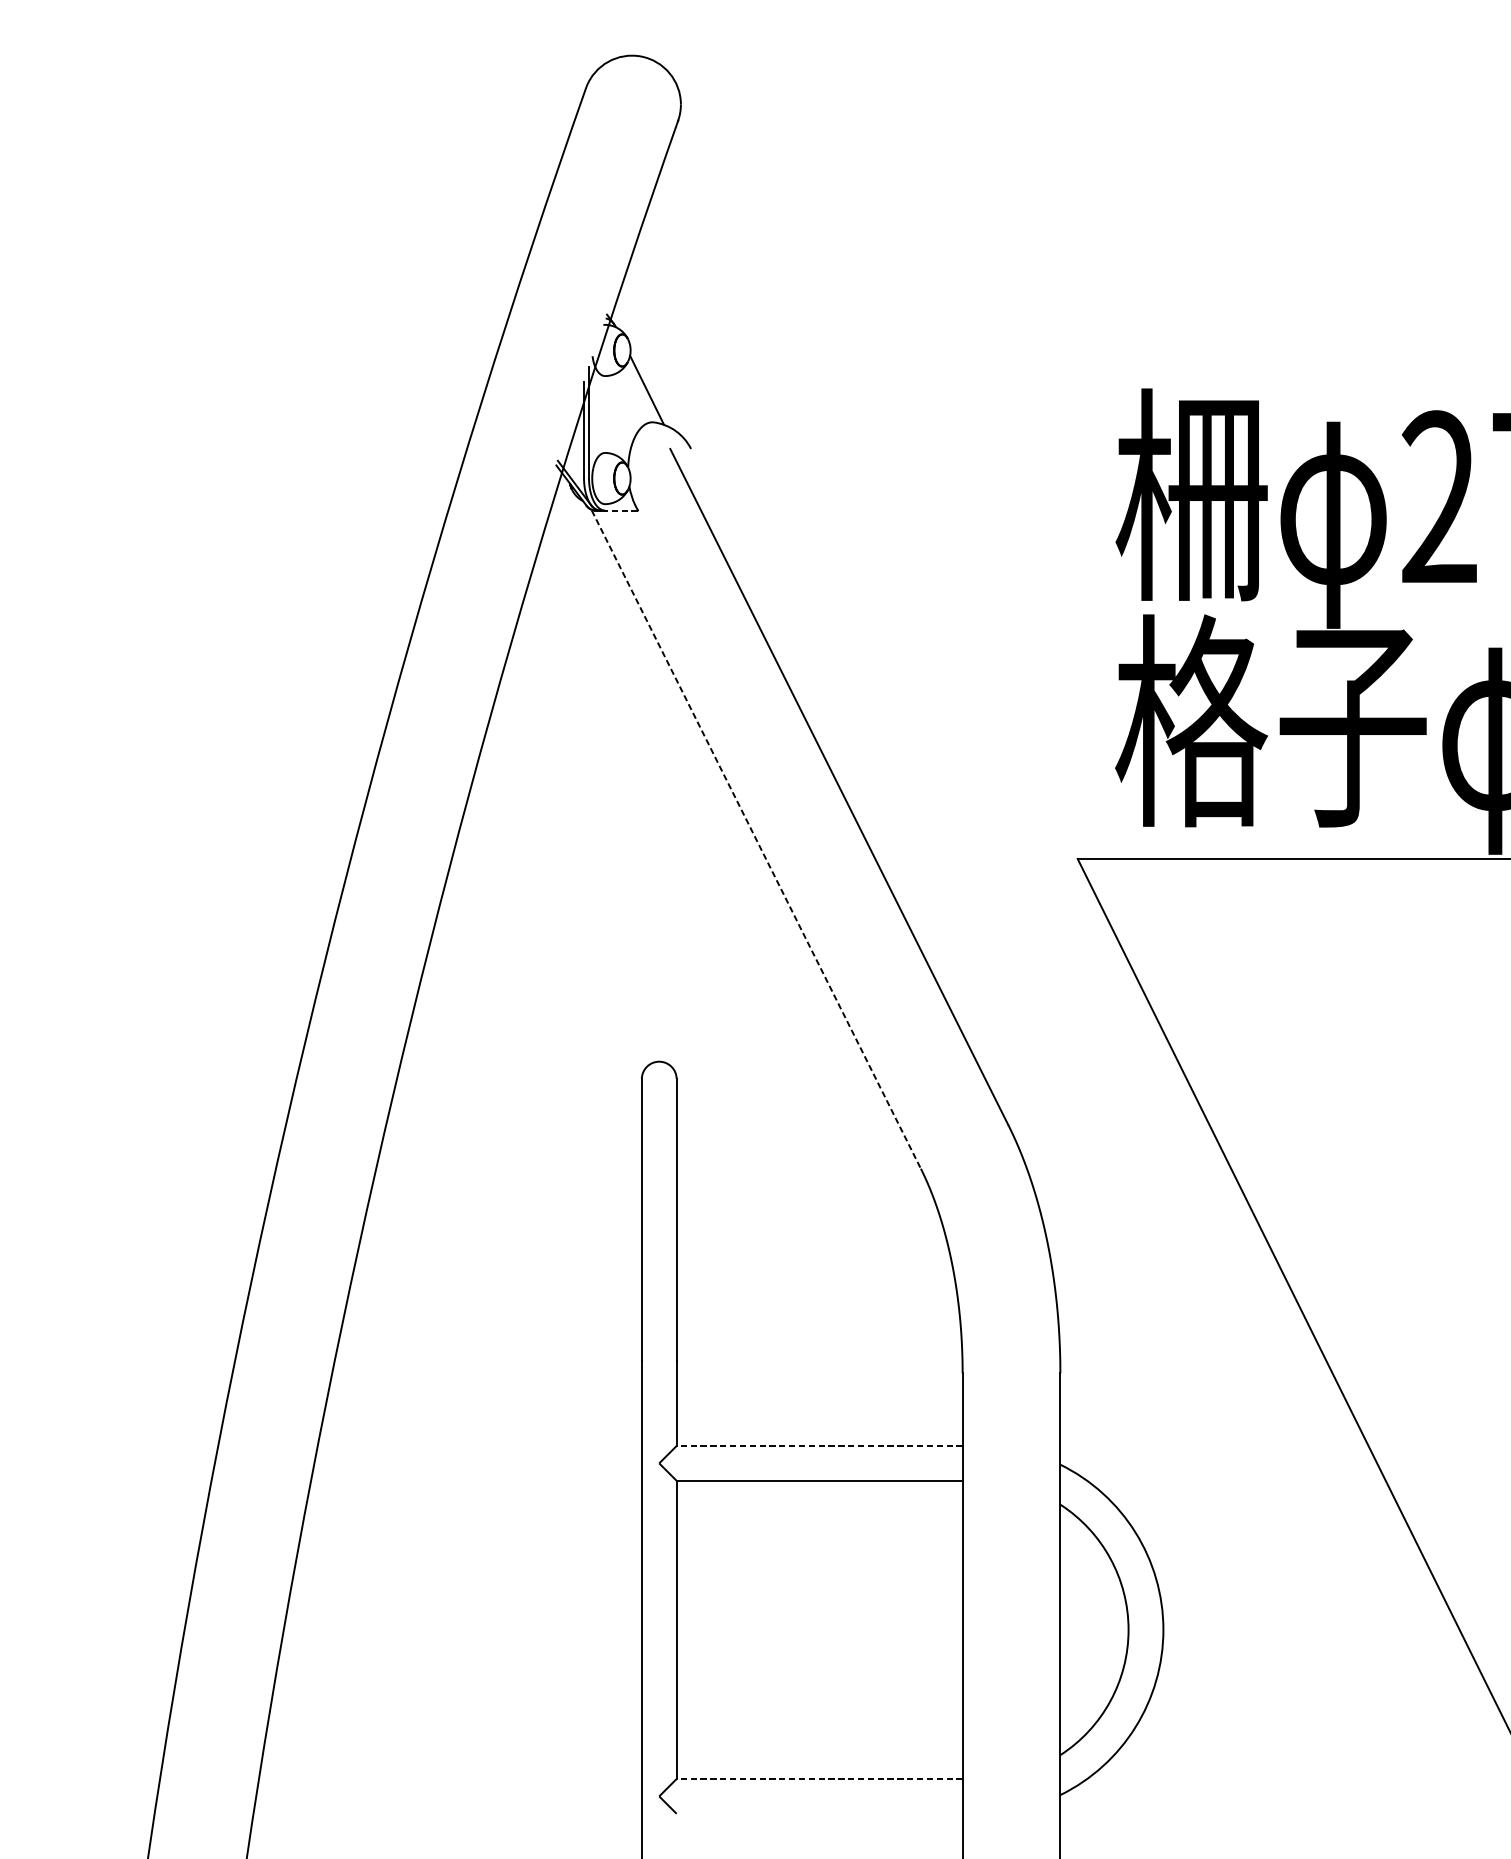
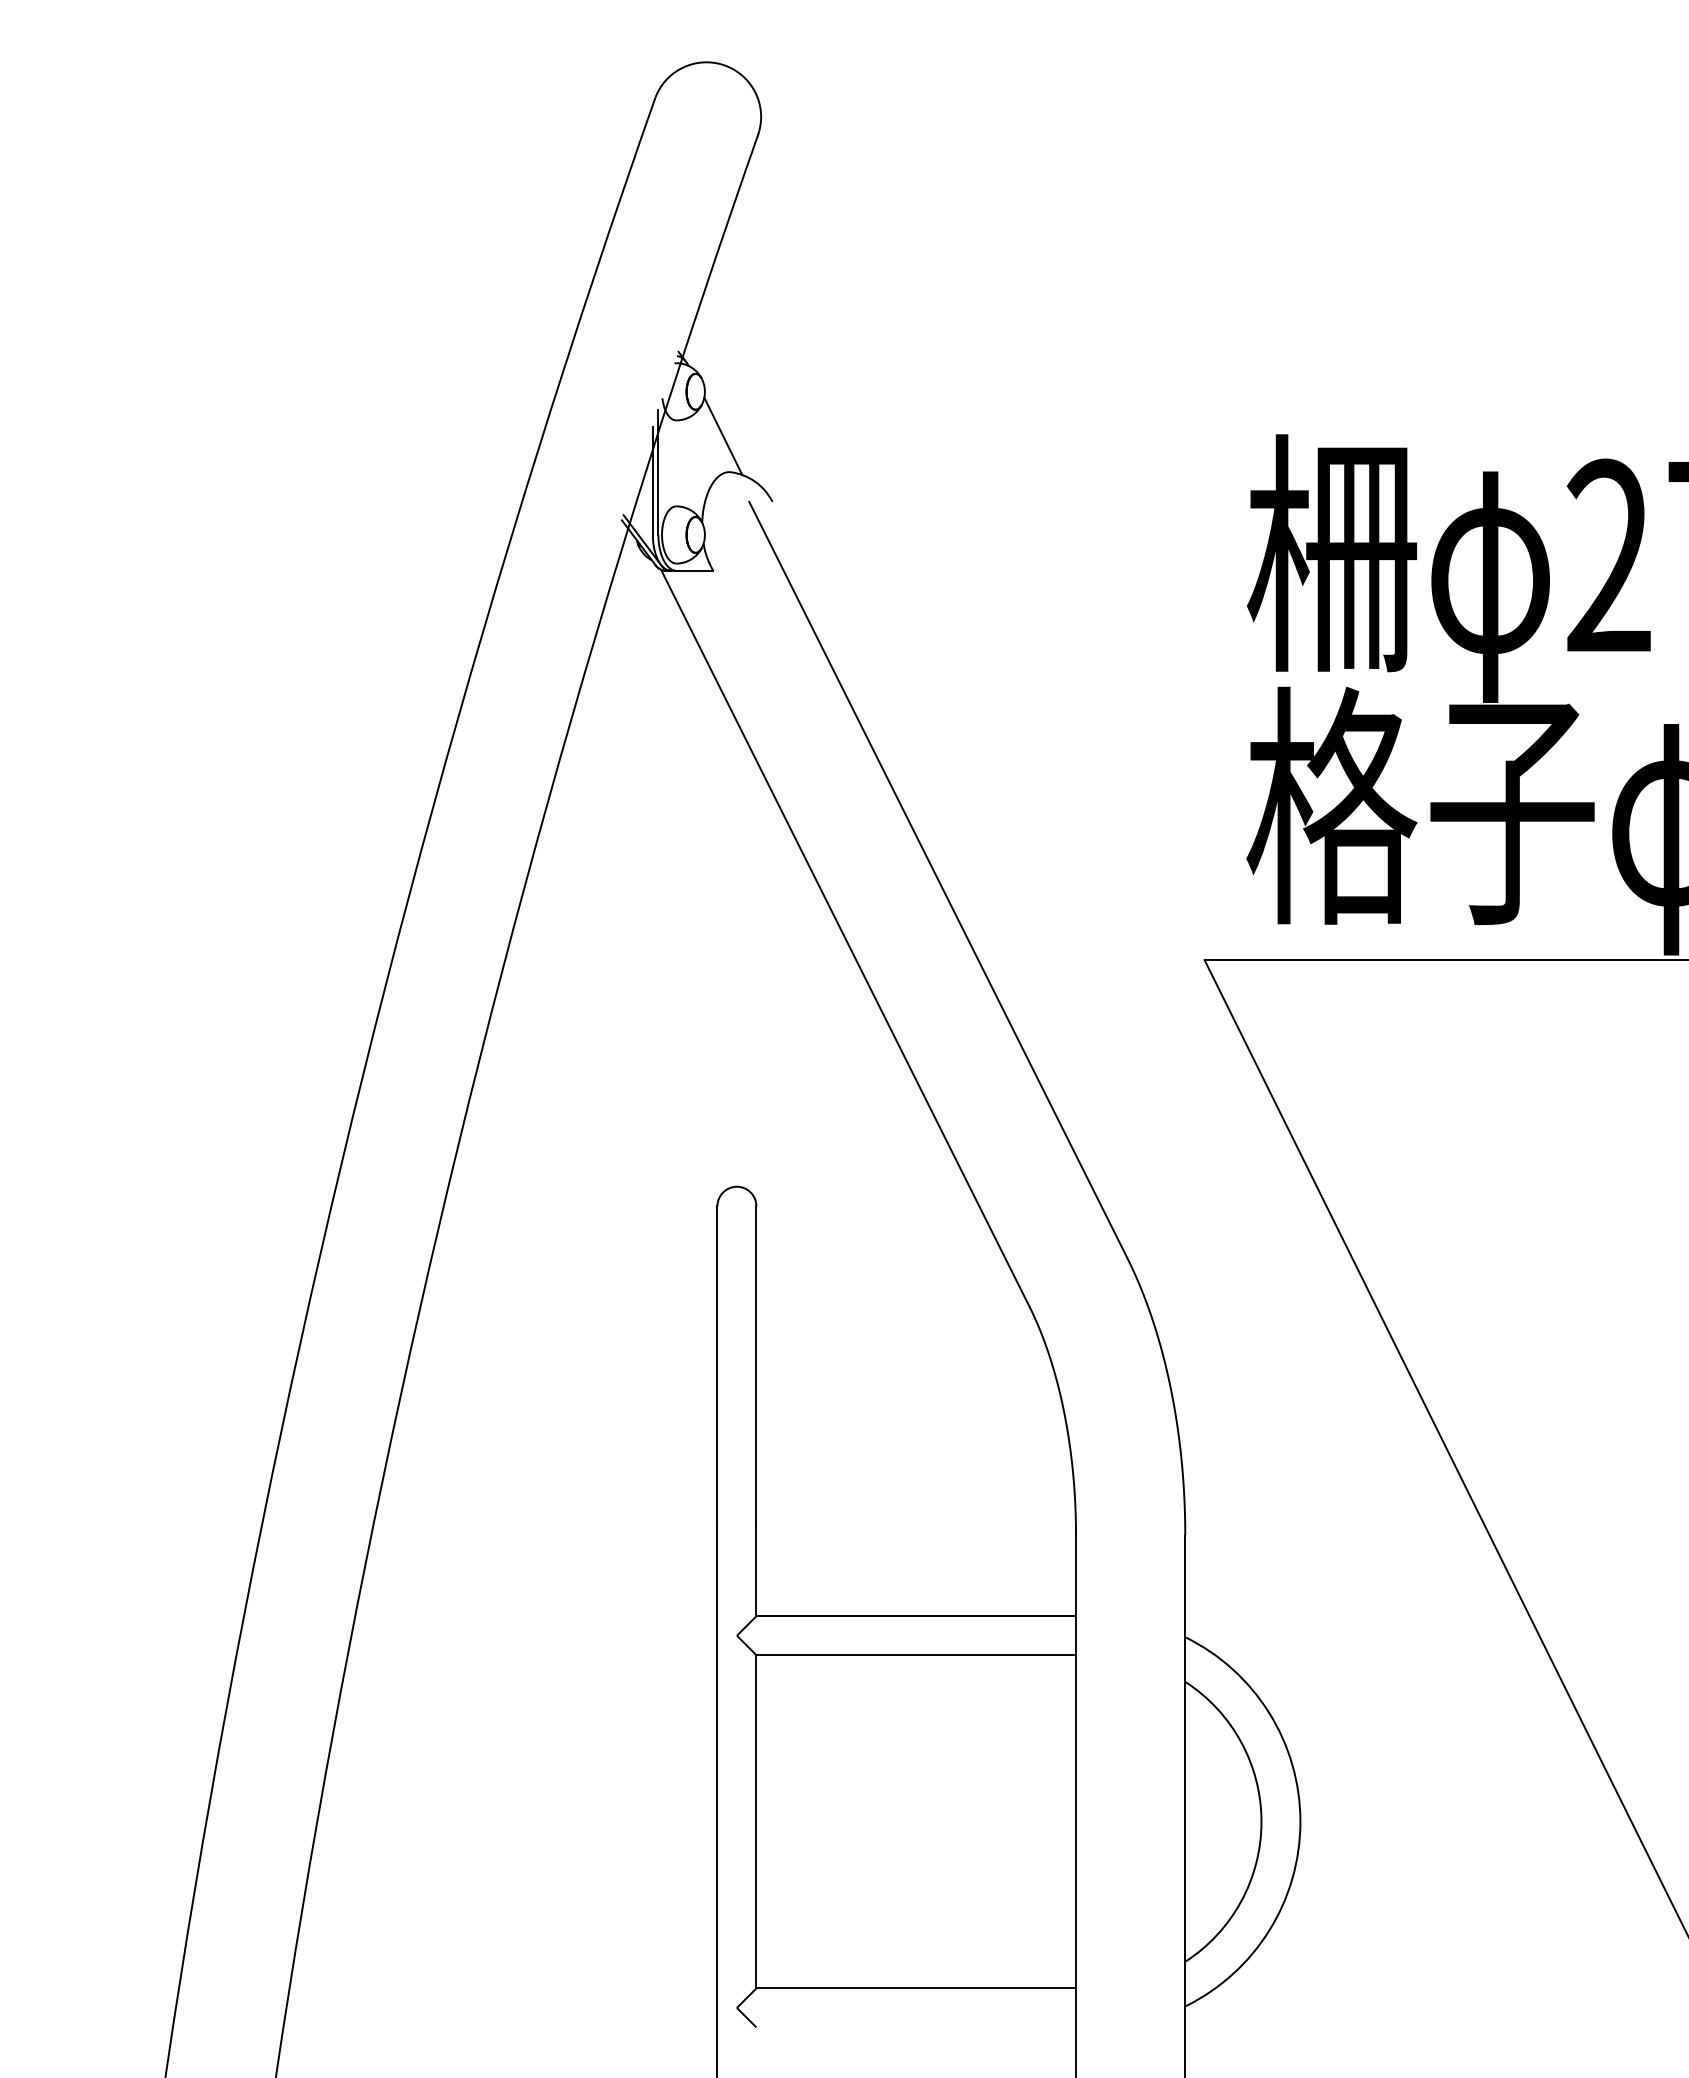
line: (621, 510) -> (694, 570), dashed -> solid
line: (756, 840) -> (845, 939), dashed -> solid
line: (819, 1446) -> (916, 1616), dashed -> solid
line: (819, 1779) -> (916, 1988), dashed -> solid

